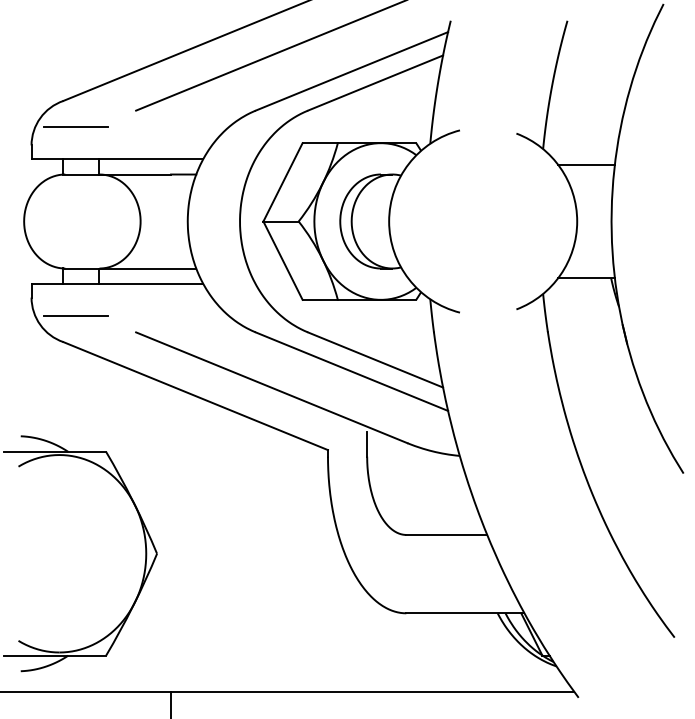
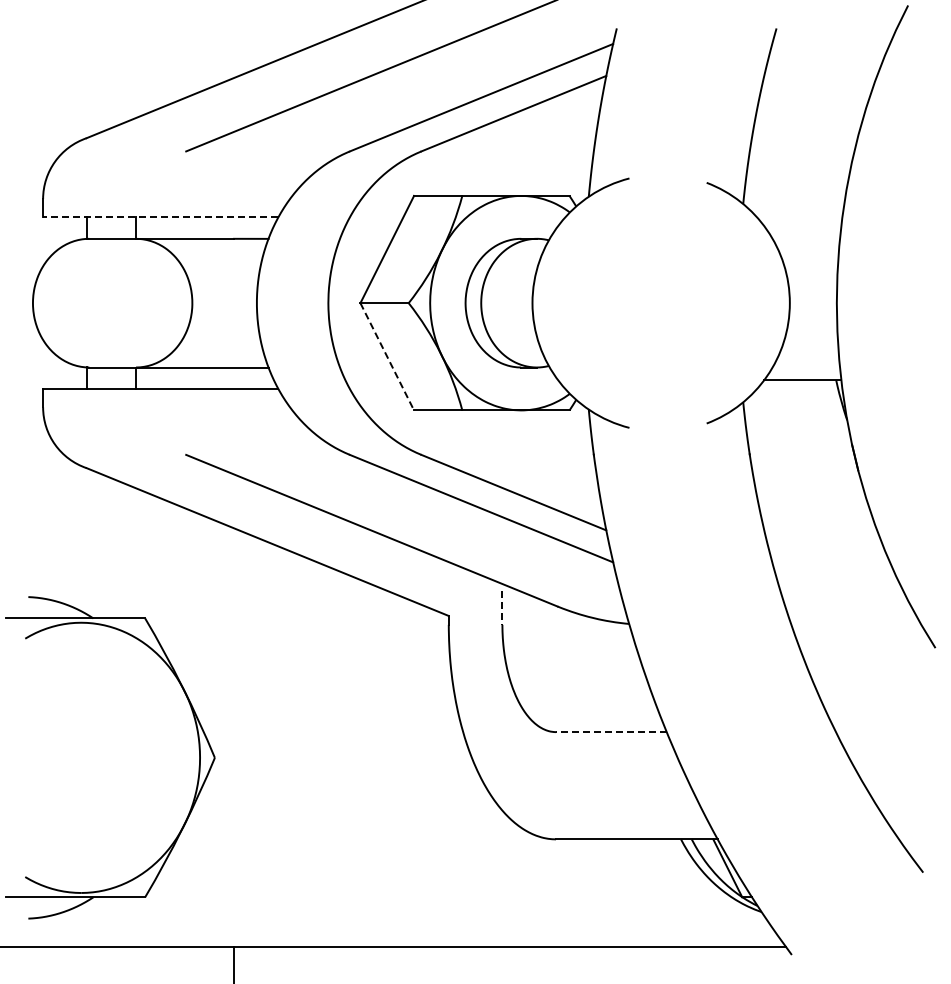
line: (75, 127) -> (103, 174), removed
line: (117, 158) -> (160, 217), solid -> dashed
line: (586, 164) -> (802, 225), removed
line: (283, 260) -> (387, 356), solid -> dashed
line: (75, 316) -> (103, 432), removed
line: (367, 444) -> (502, 608), solid -> dashed
line: (446, 535) -> (610, 732), solid -> dashed

